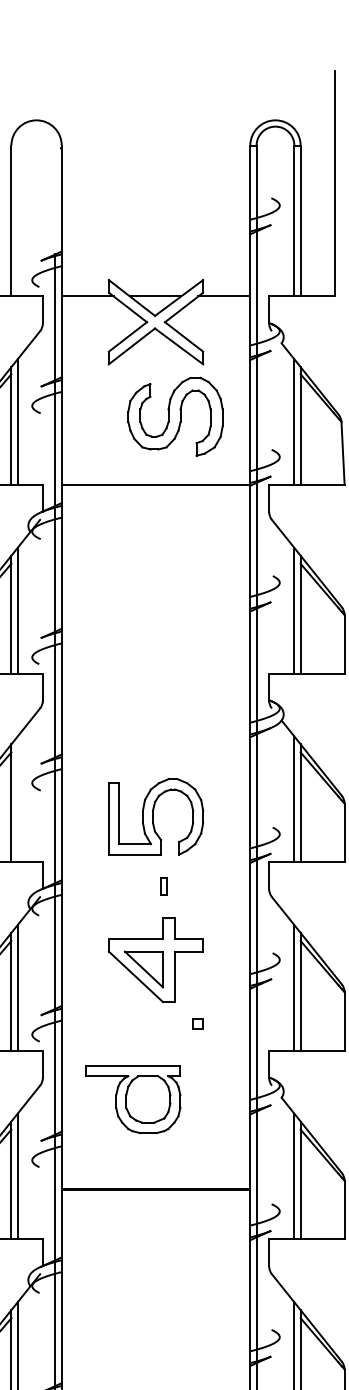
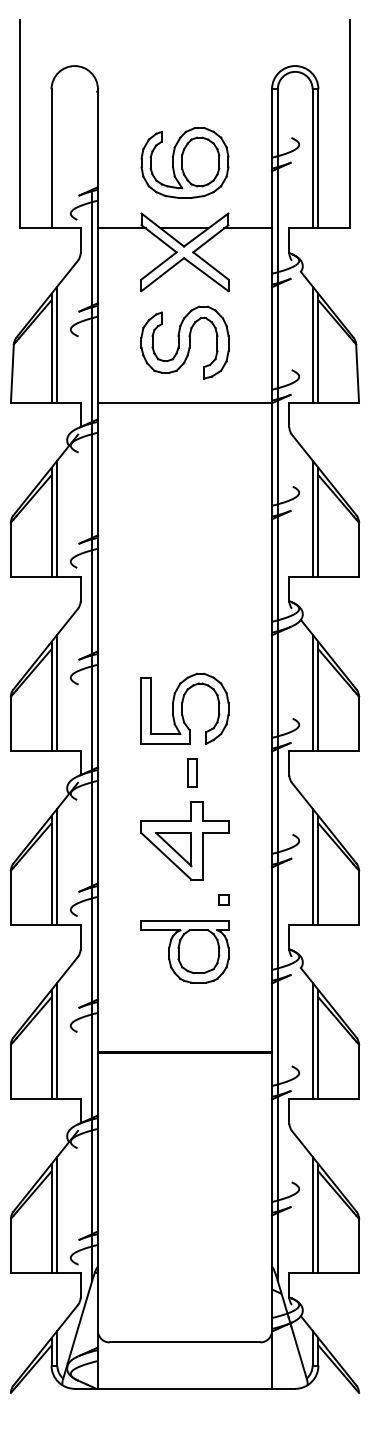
part: (155, 224) -> (184, 162), added
part: (174, 416) -> (184, 342), moved
line: (17, 799) -> (57, 692), added
part: (164, 885) -> (192, 772), size x1.67
part: (132, 1099) -> (184, 951), moved

